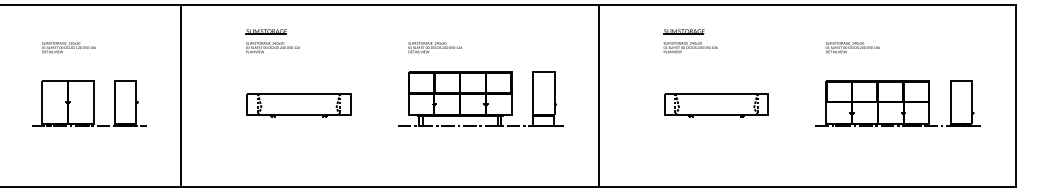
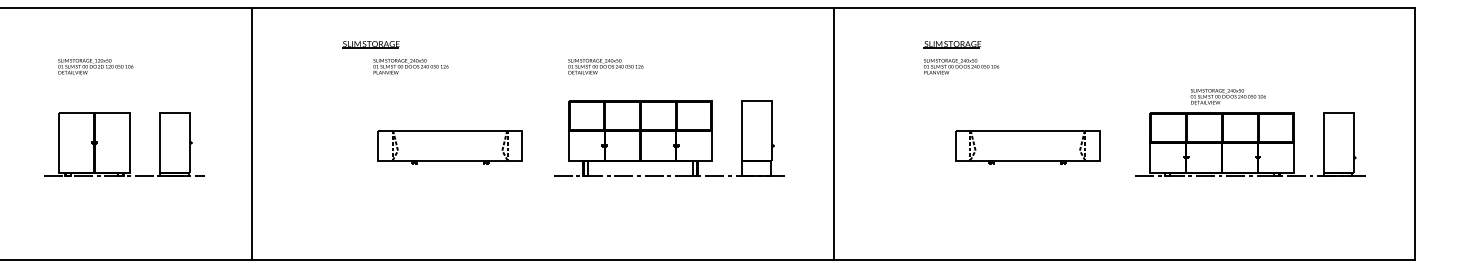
text: (272, 47) -> (410, 66), moved
text: (852, 47) -> (1227, 96), moved
part: (298, 105) -> (449, 147), moved
part: (716, 105) -> (1027, 147), moved

